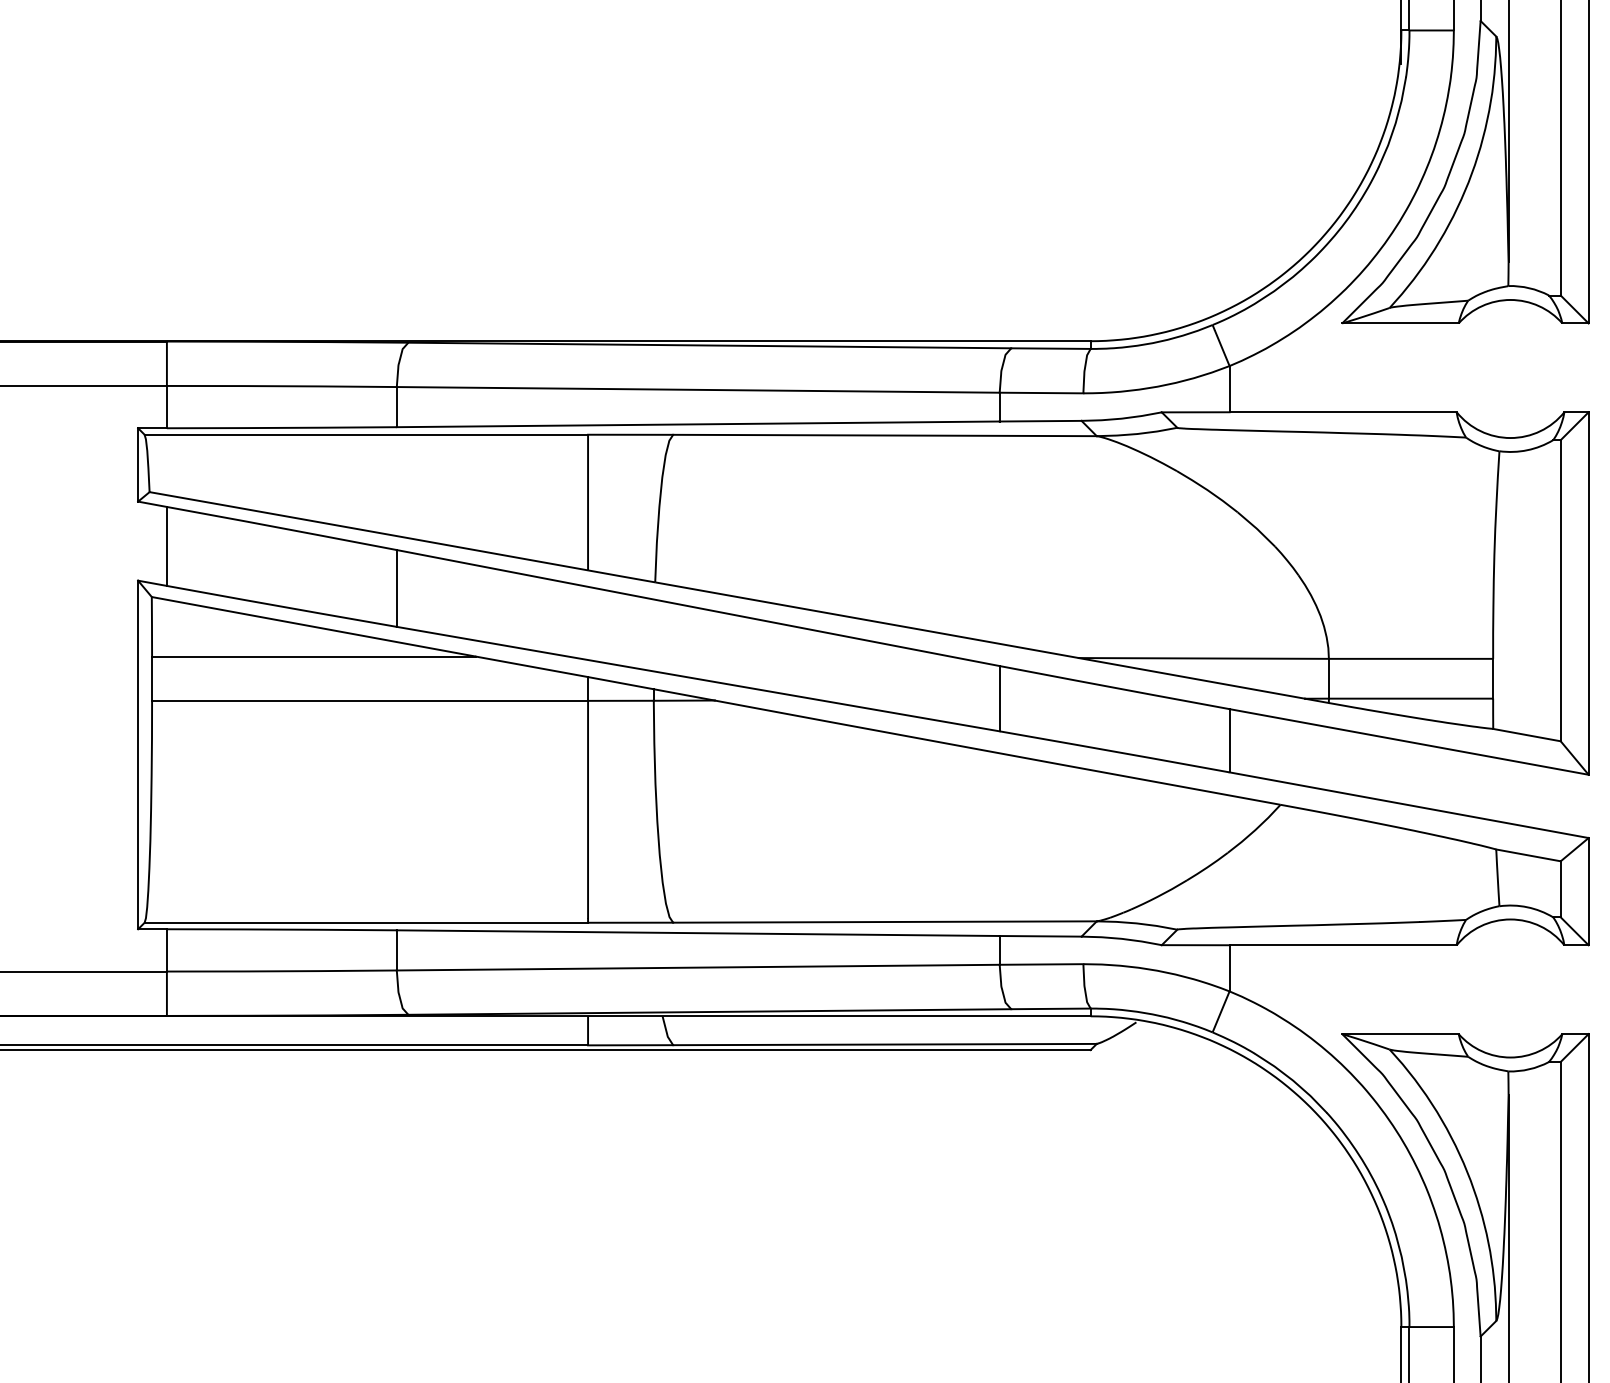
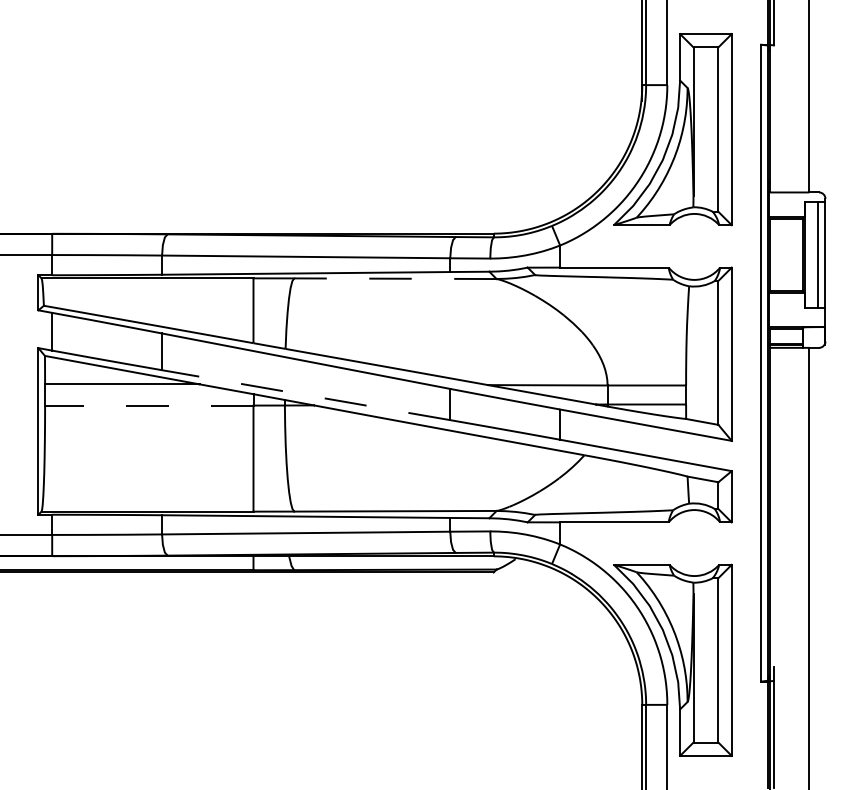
line: (883, 435) -> (394, 278), solid -> dashed
line: (696, 679) -> (305, 395), solid -> dashed
line: (368, 700) -> (148, 405), solid -> dashed

